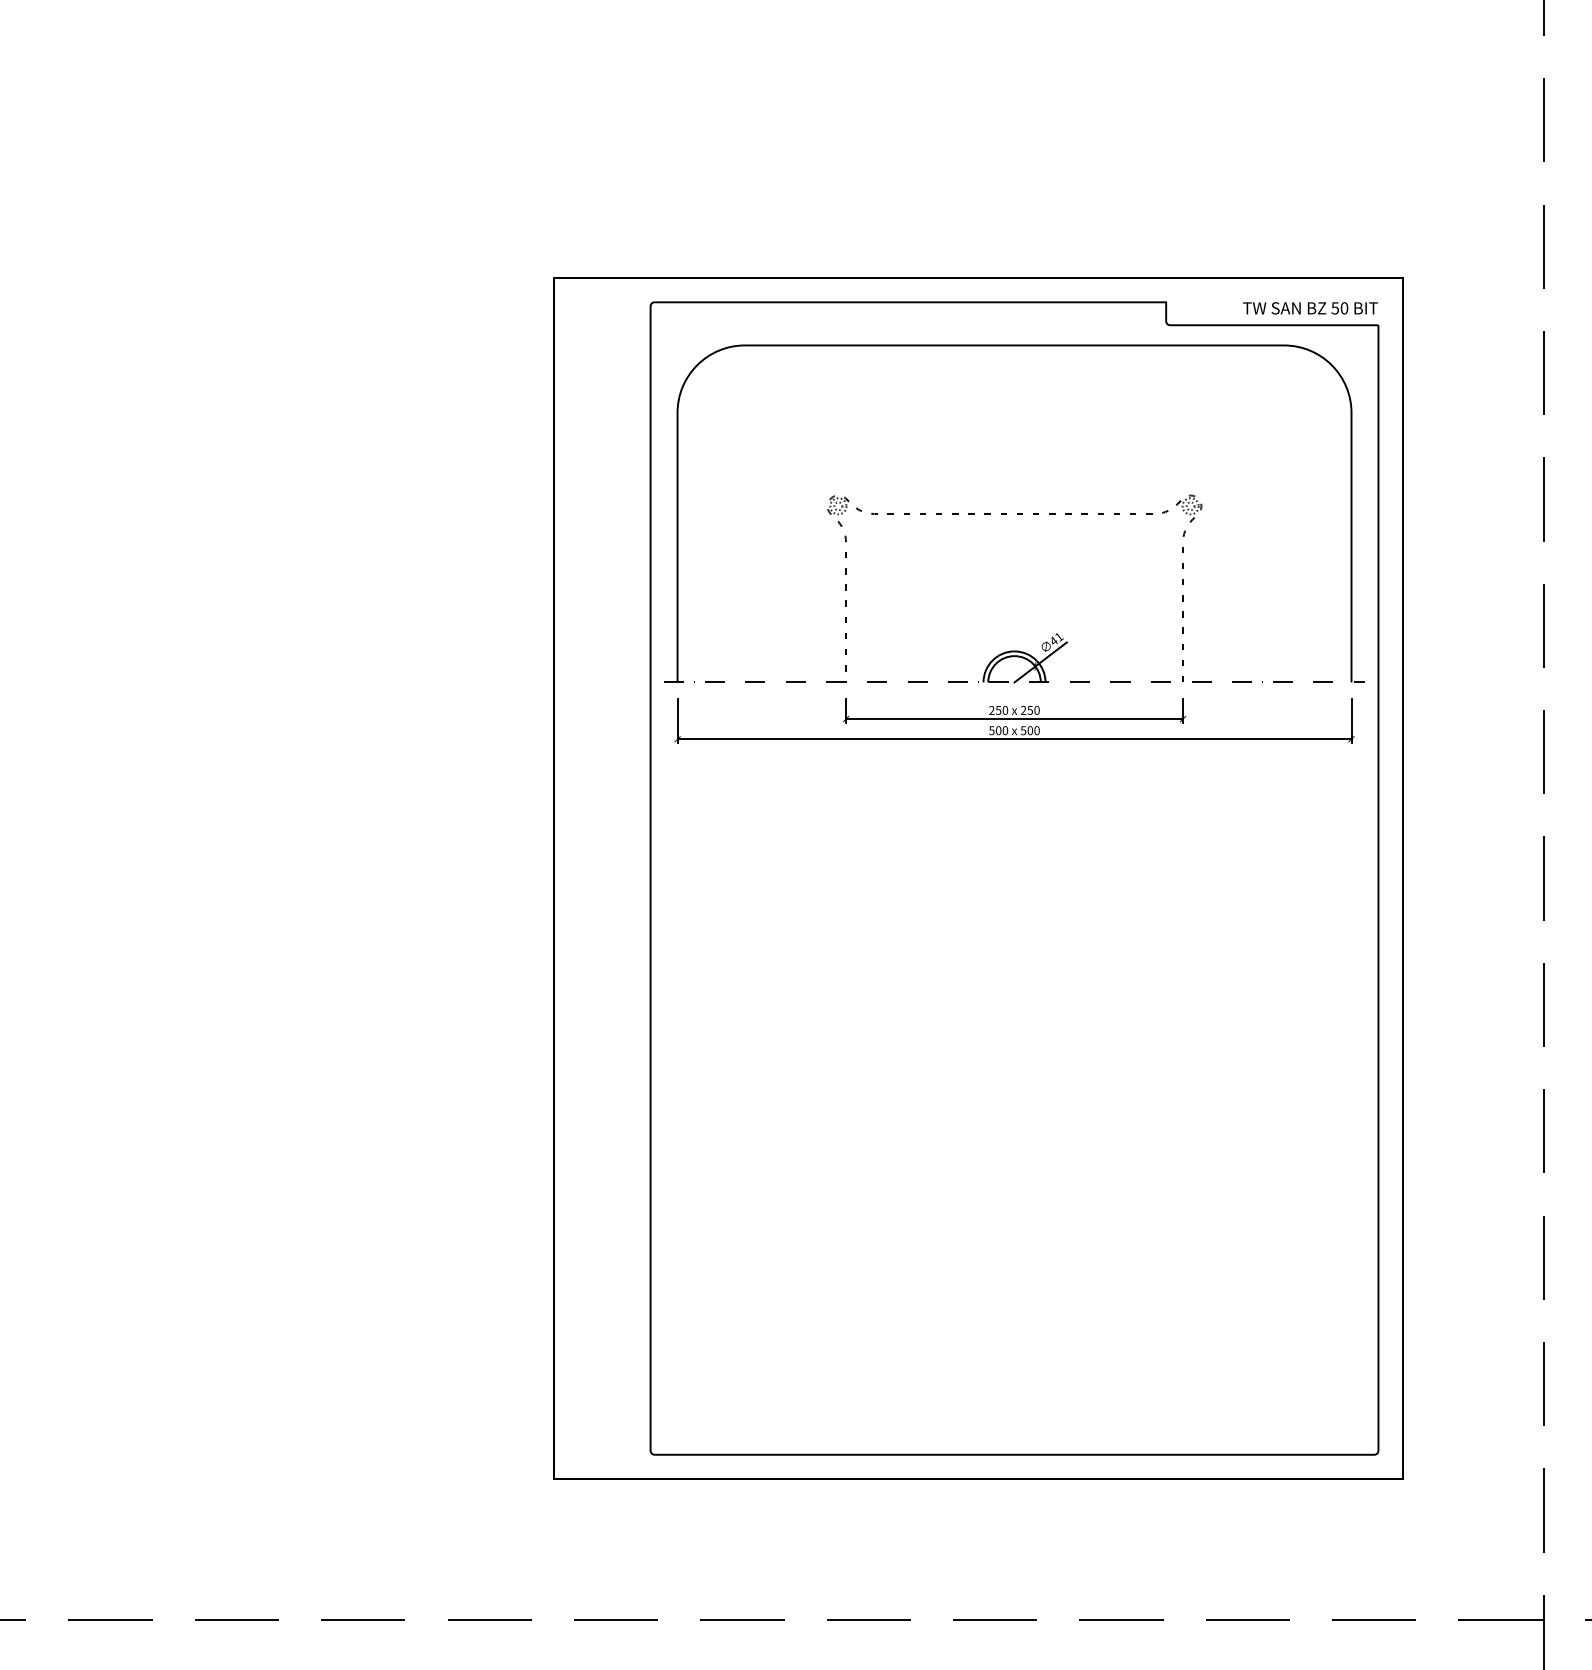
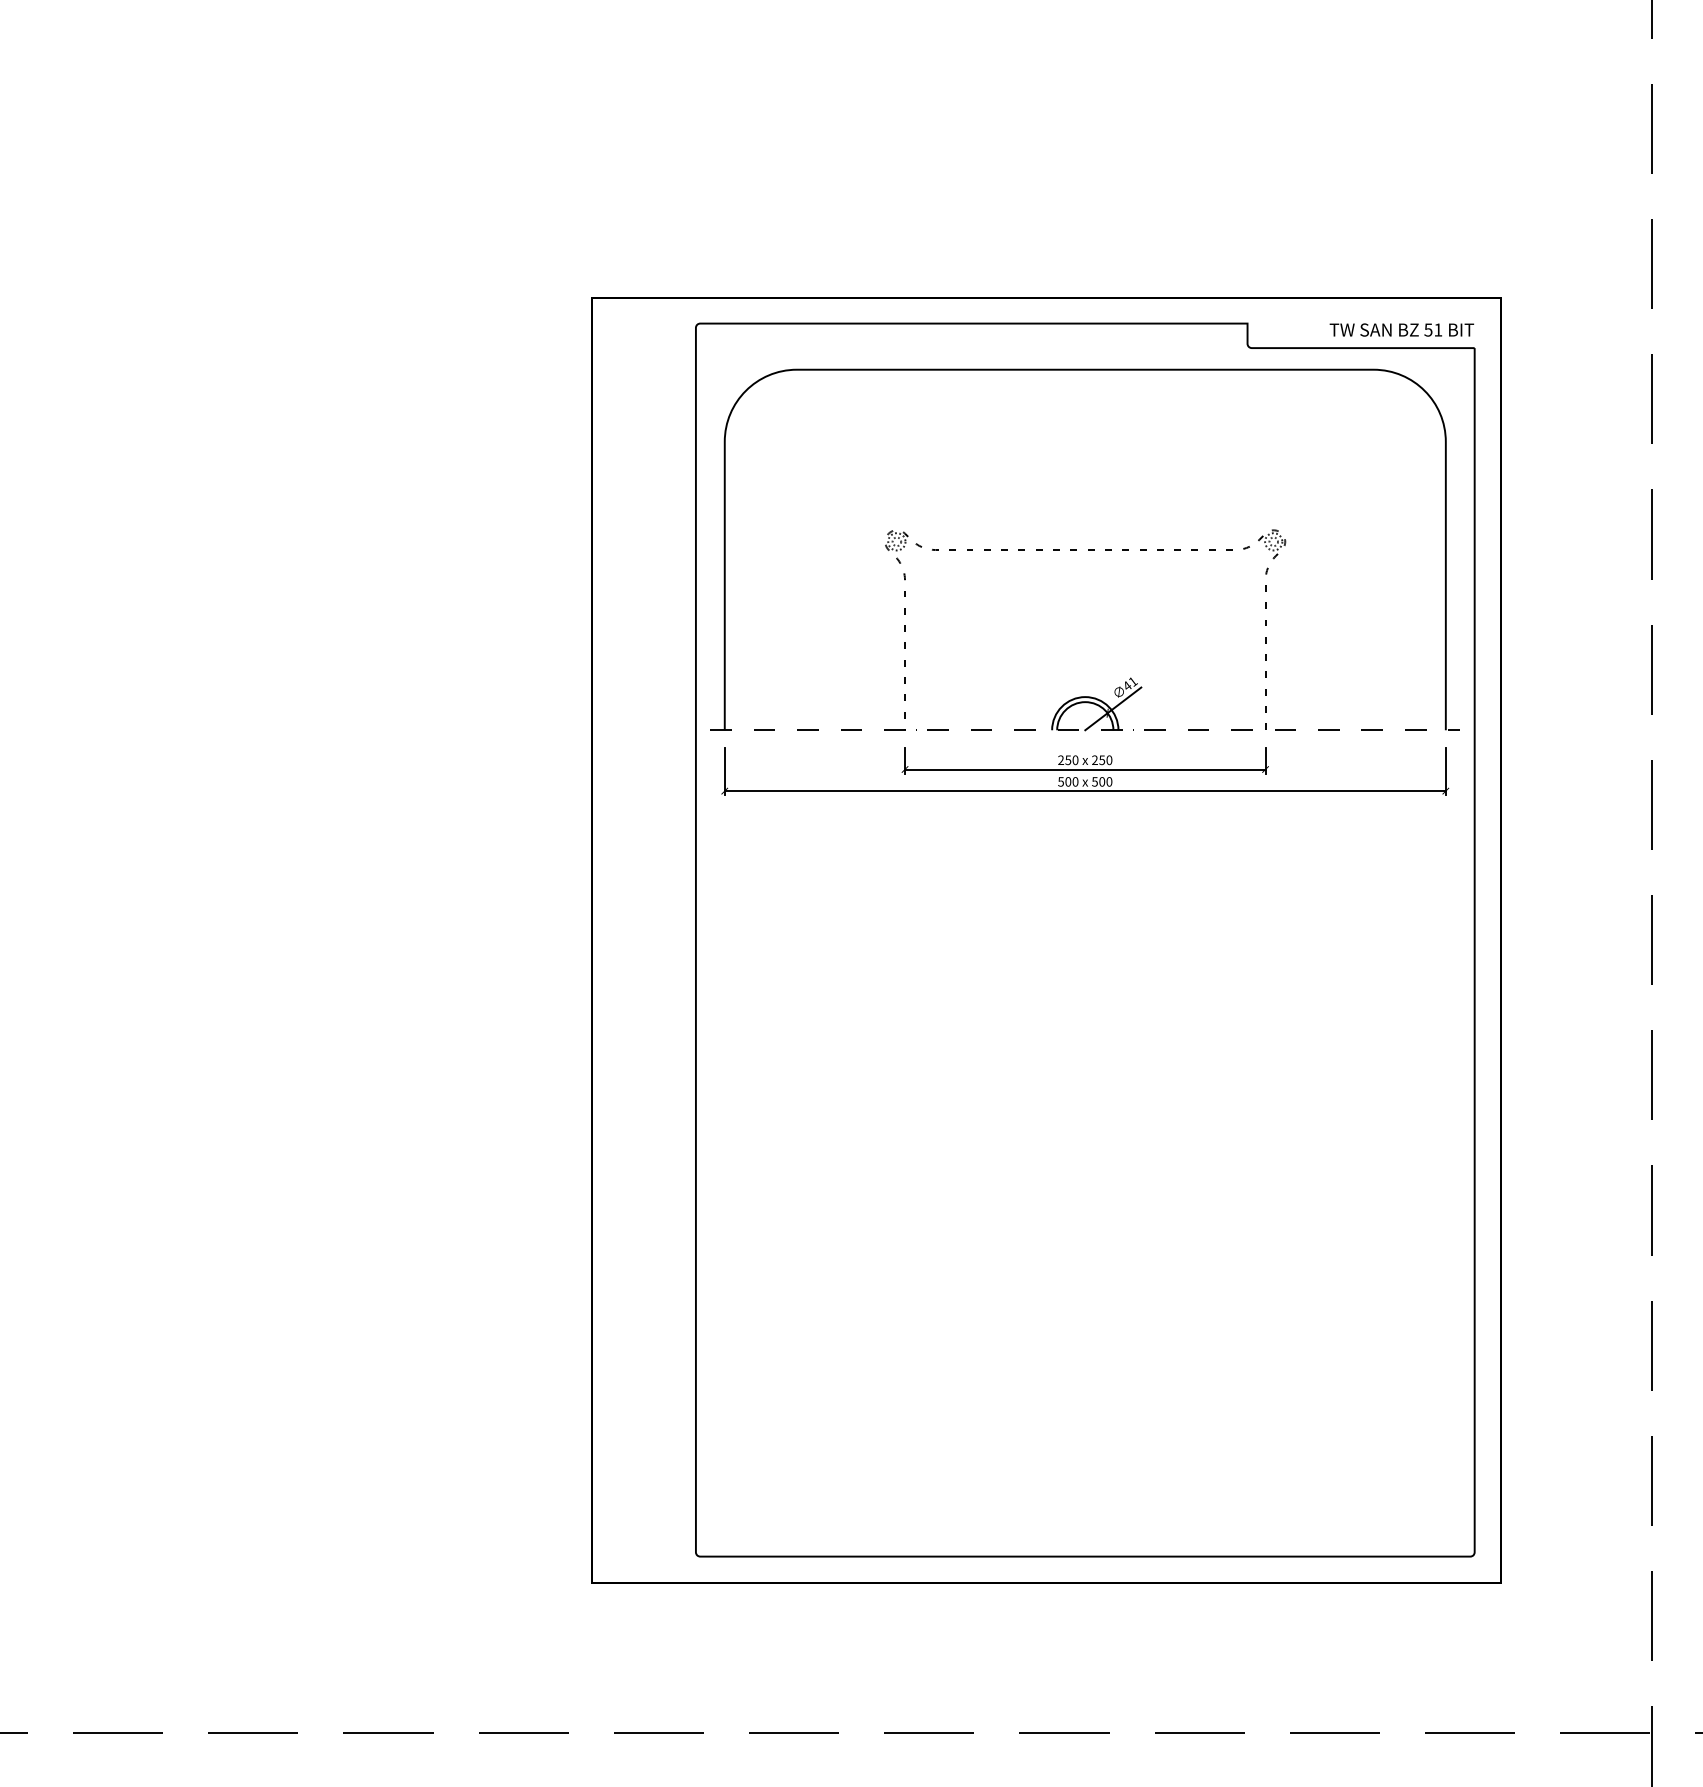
text: (1344, 308) -> (1438, 330), 50 -> 51

